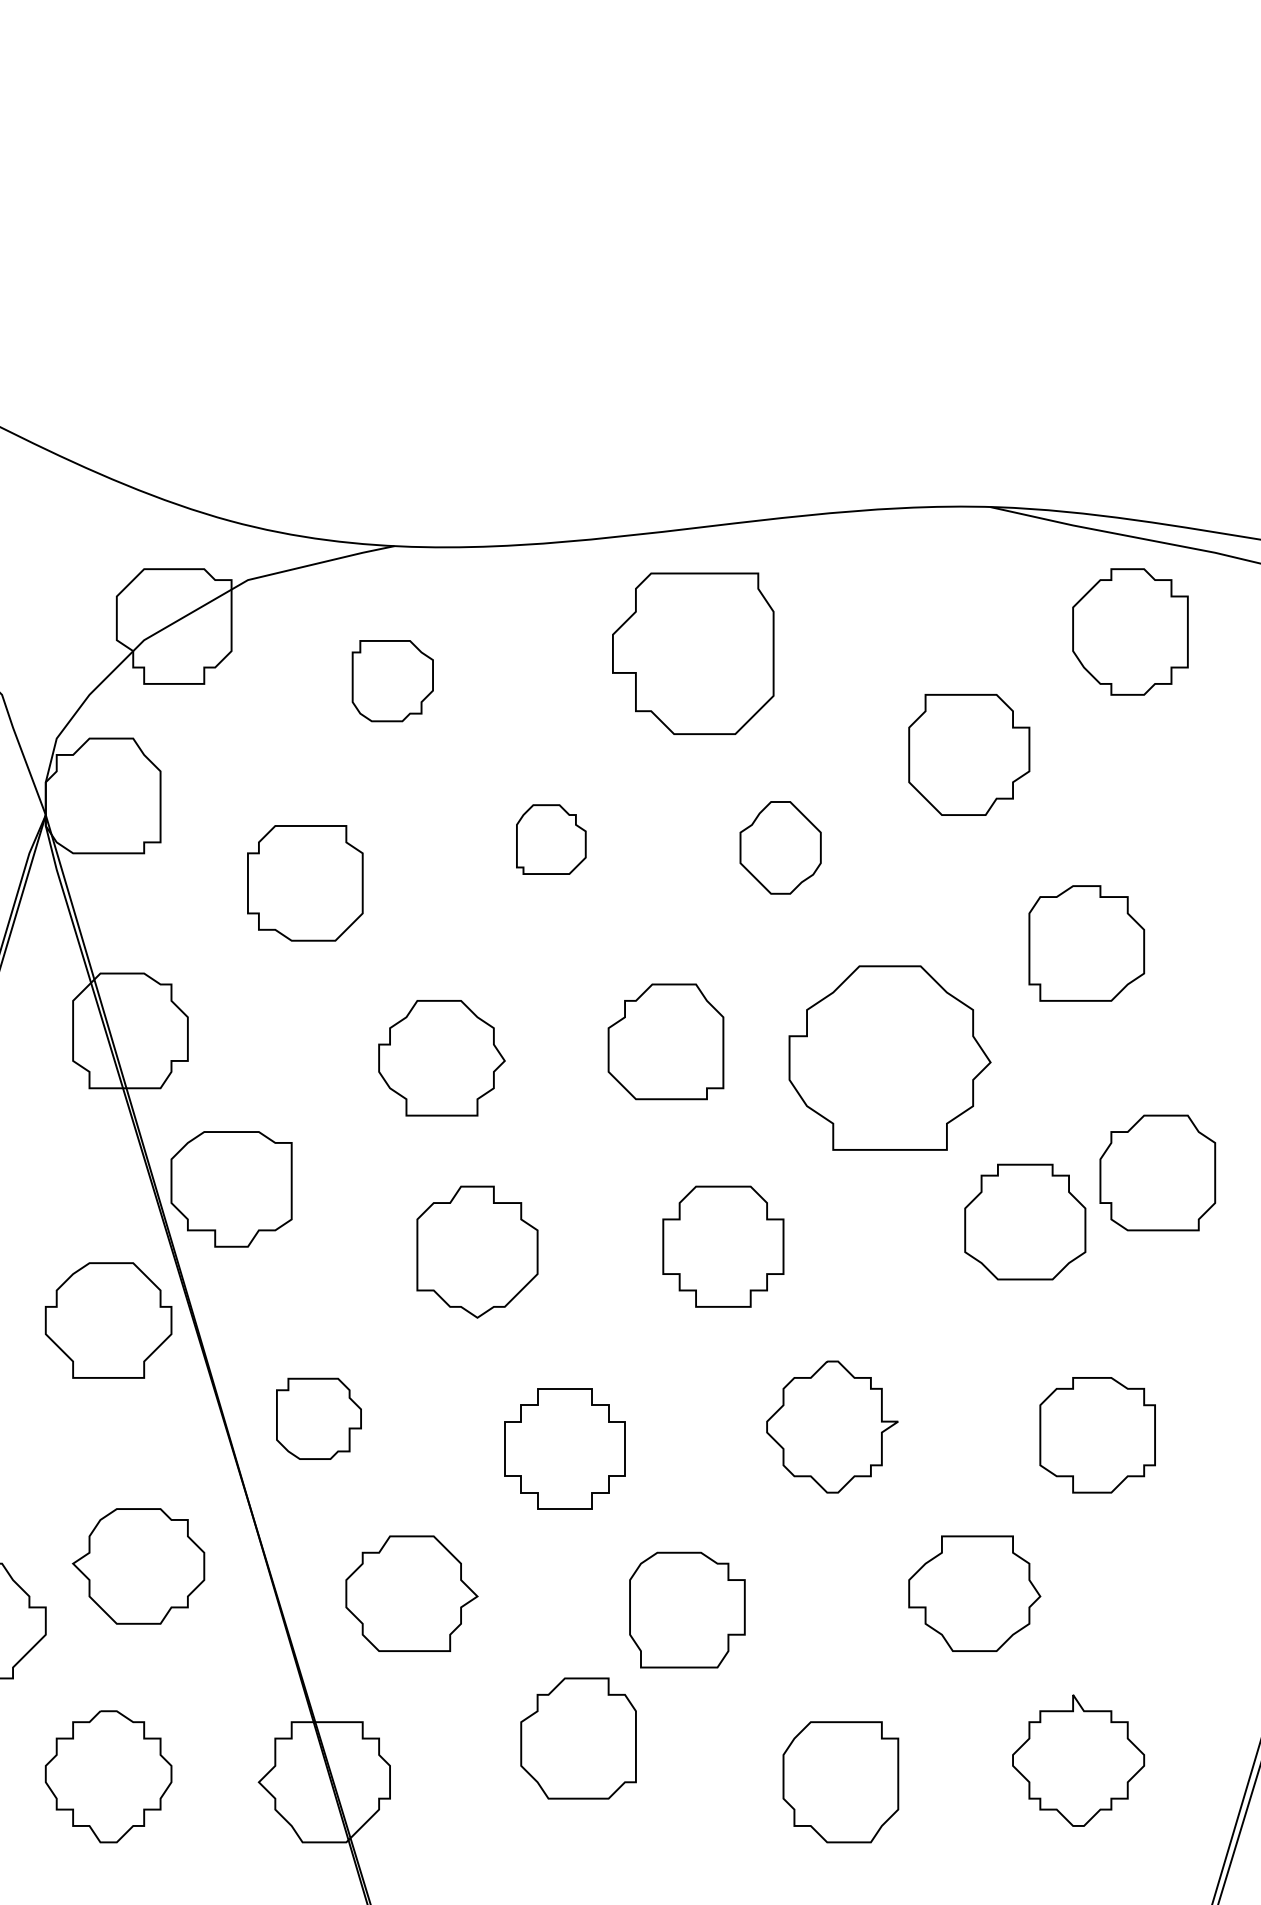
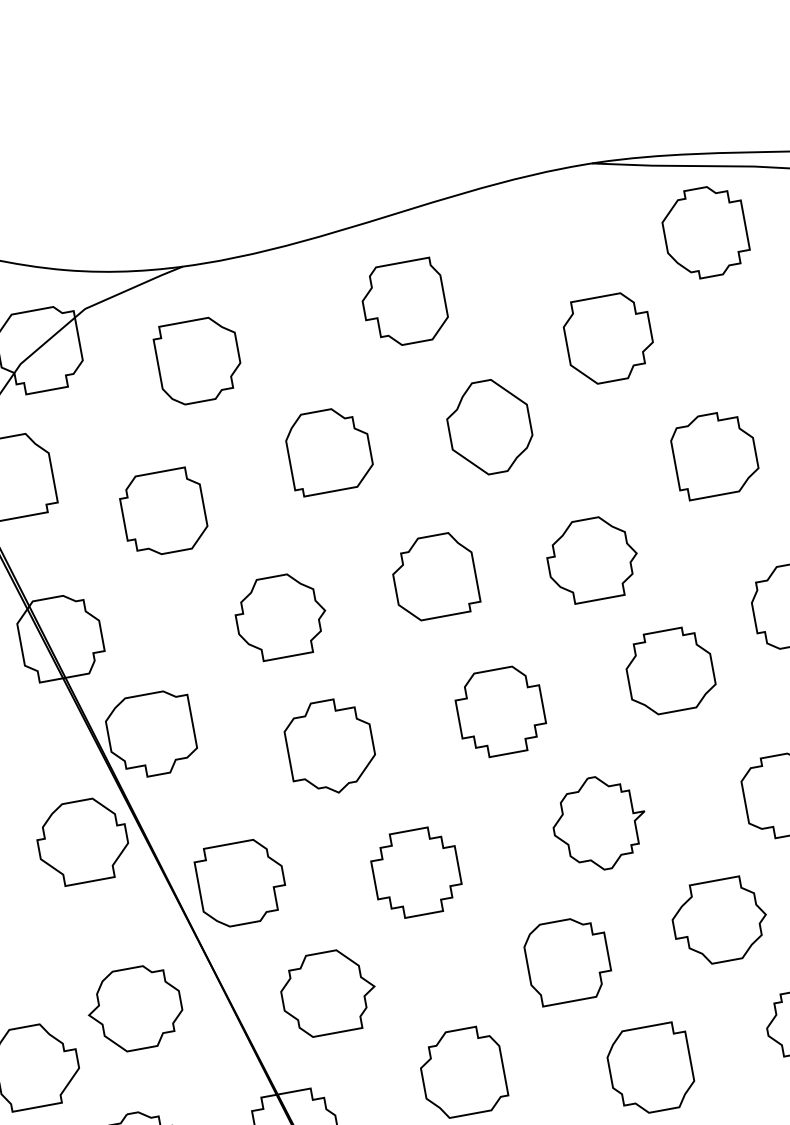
part: (693, 653) -> (404, 303), size x0.71
part: (392, 680) -> (198, 360), size x1.43
part: (551, 839) -> (329, 450), size x1.67
part: (780, 847) -> (489, 426), size x1.43
part: (889, 1058) -> (592, 559), size x0.62
part: (1025, 1221) -> (670, 670), moved
part: (318, 1418) -> (241, 883), size x1.43
part: (687, 1609) -> (568, 960), moved

